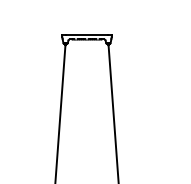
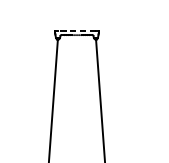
line: (86, 34) -> (76, 30), solid -> dashed

